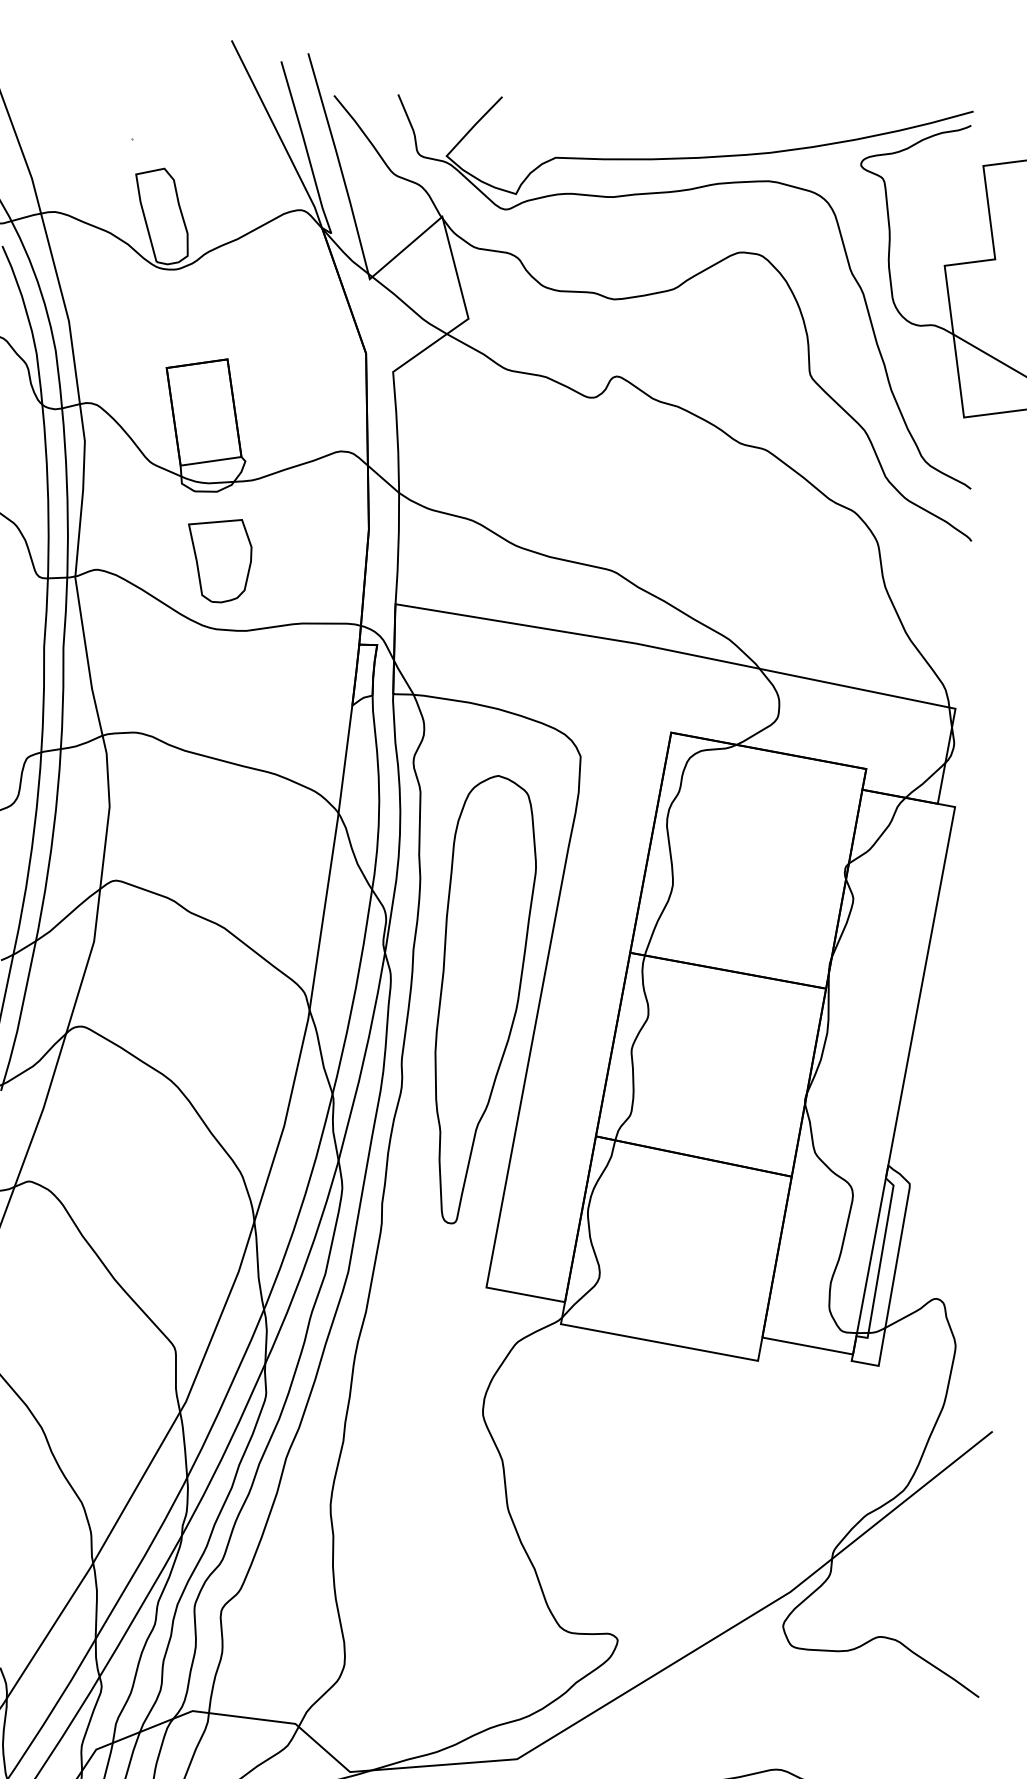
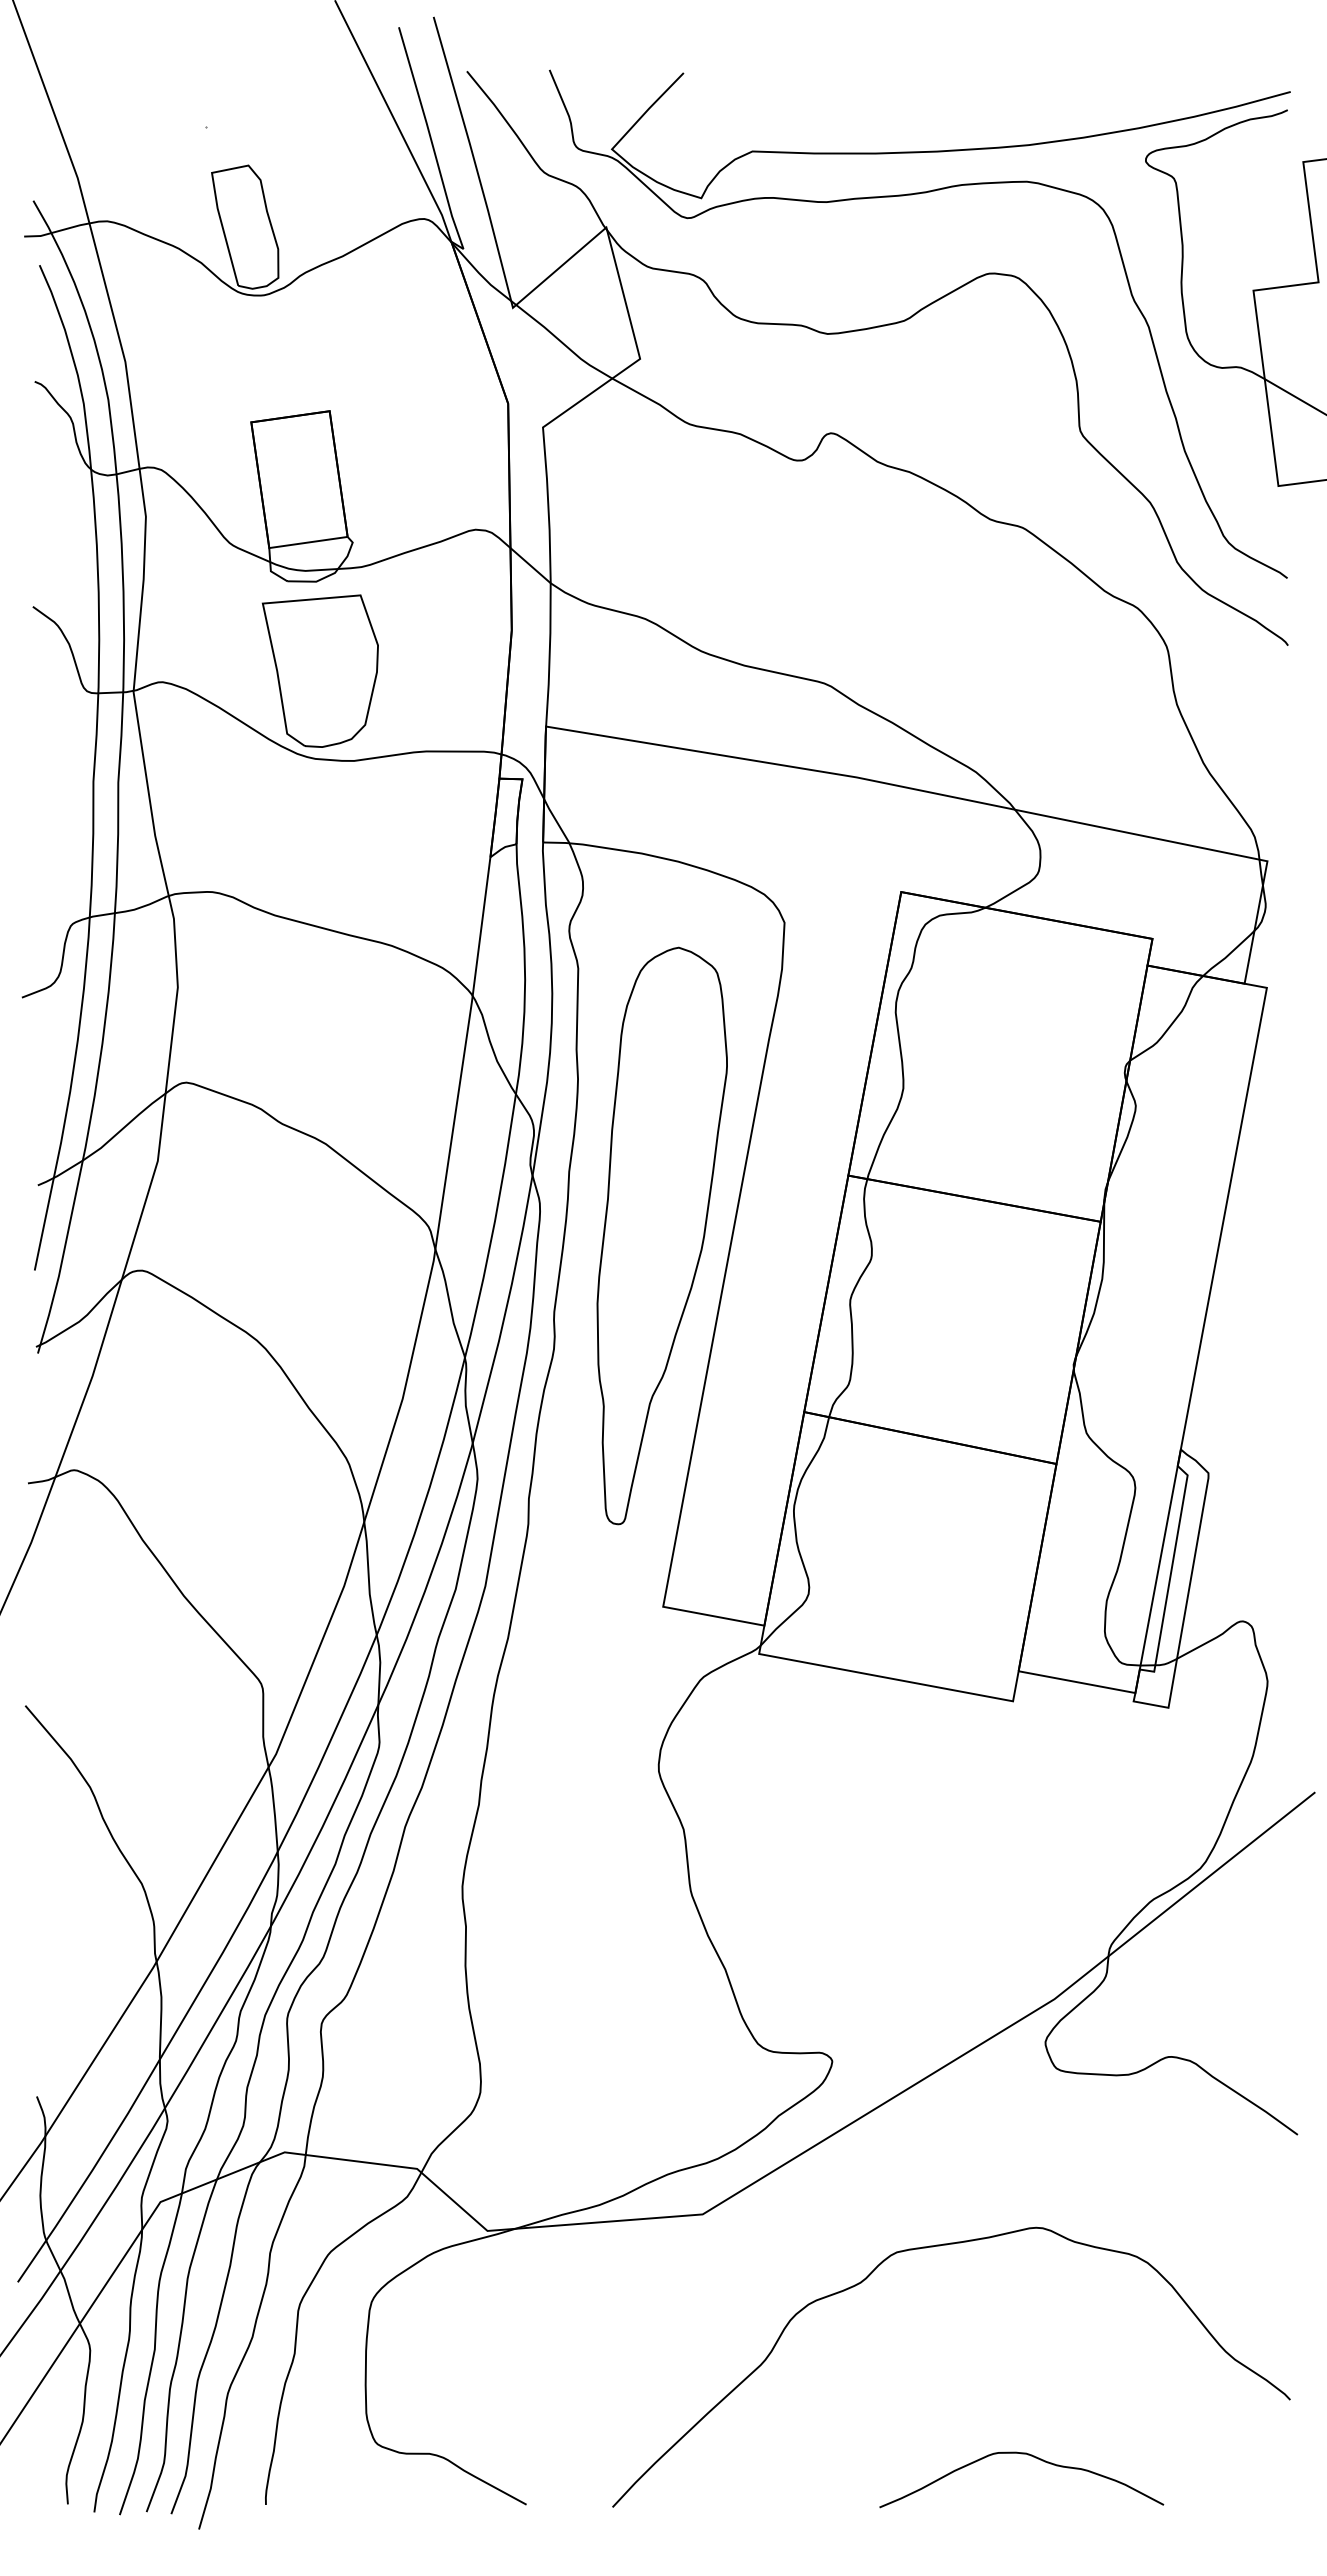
part: (219, 560) -> (319, 670), size x1.43

